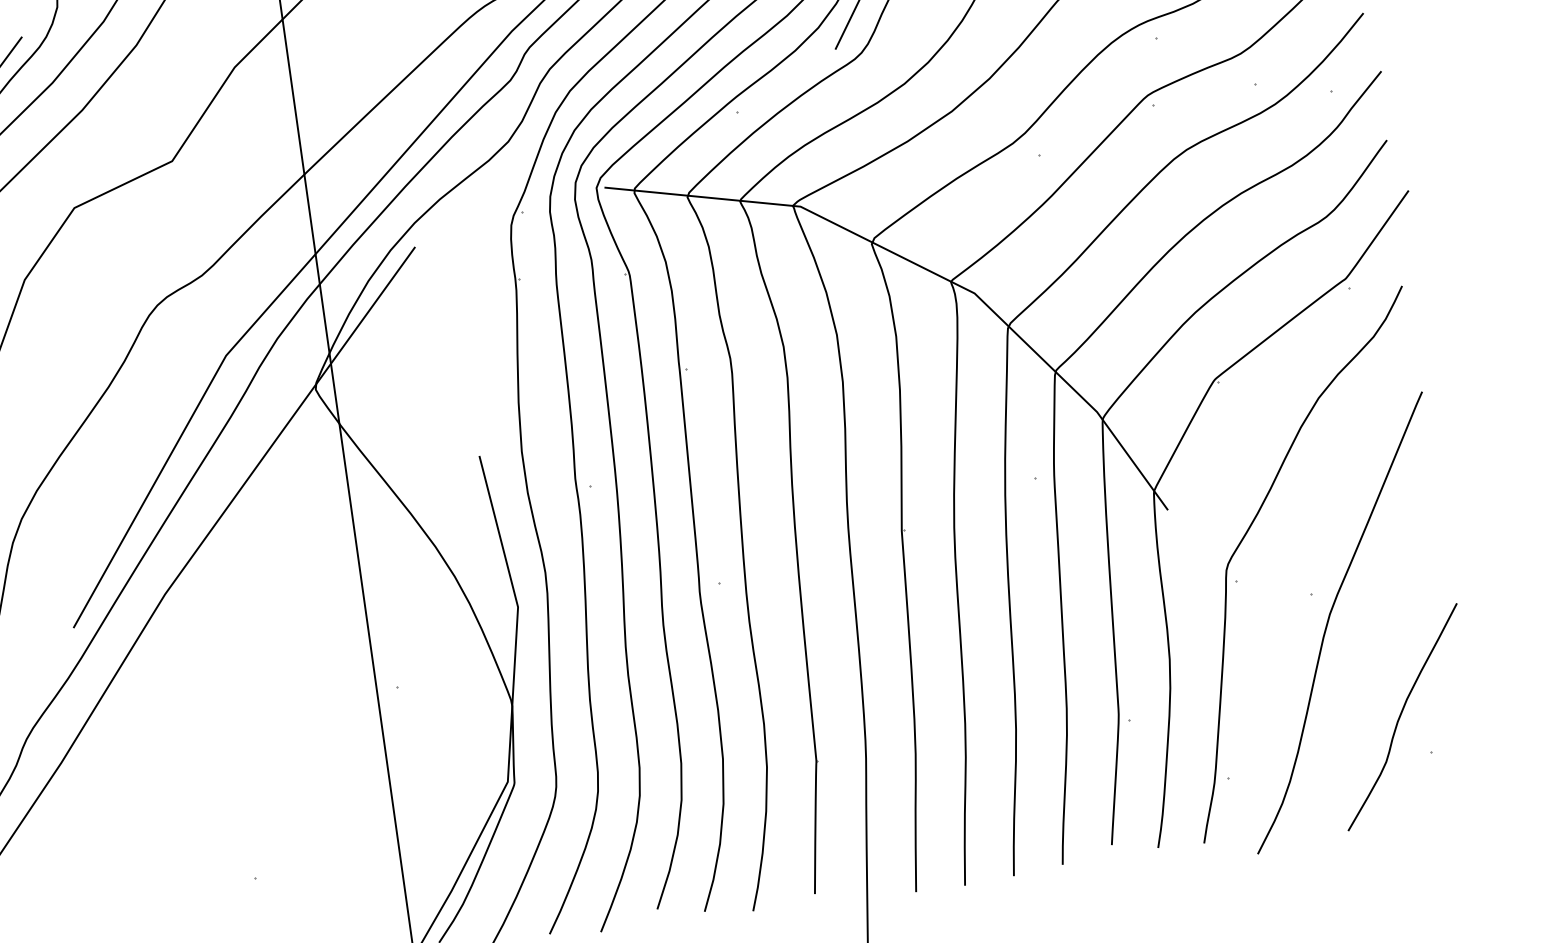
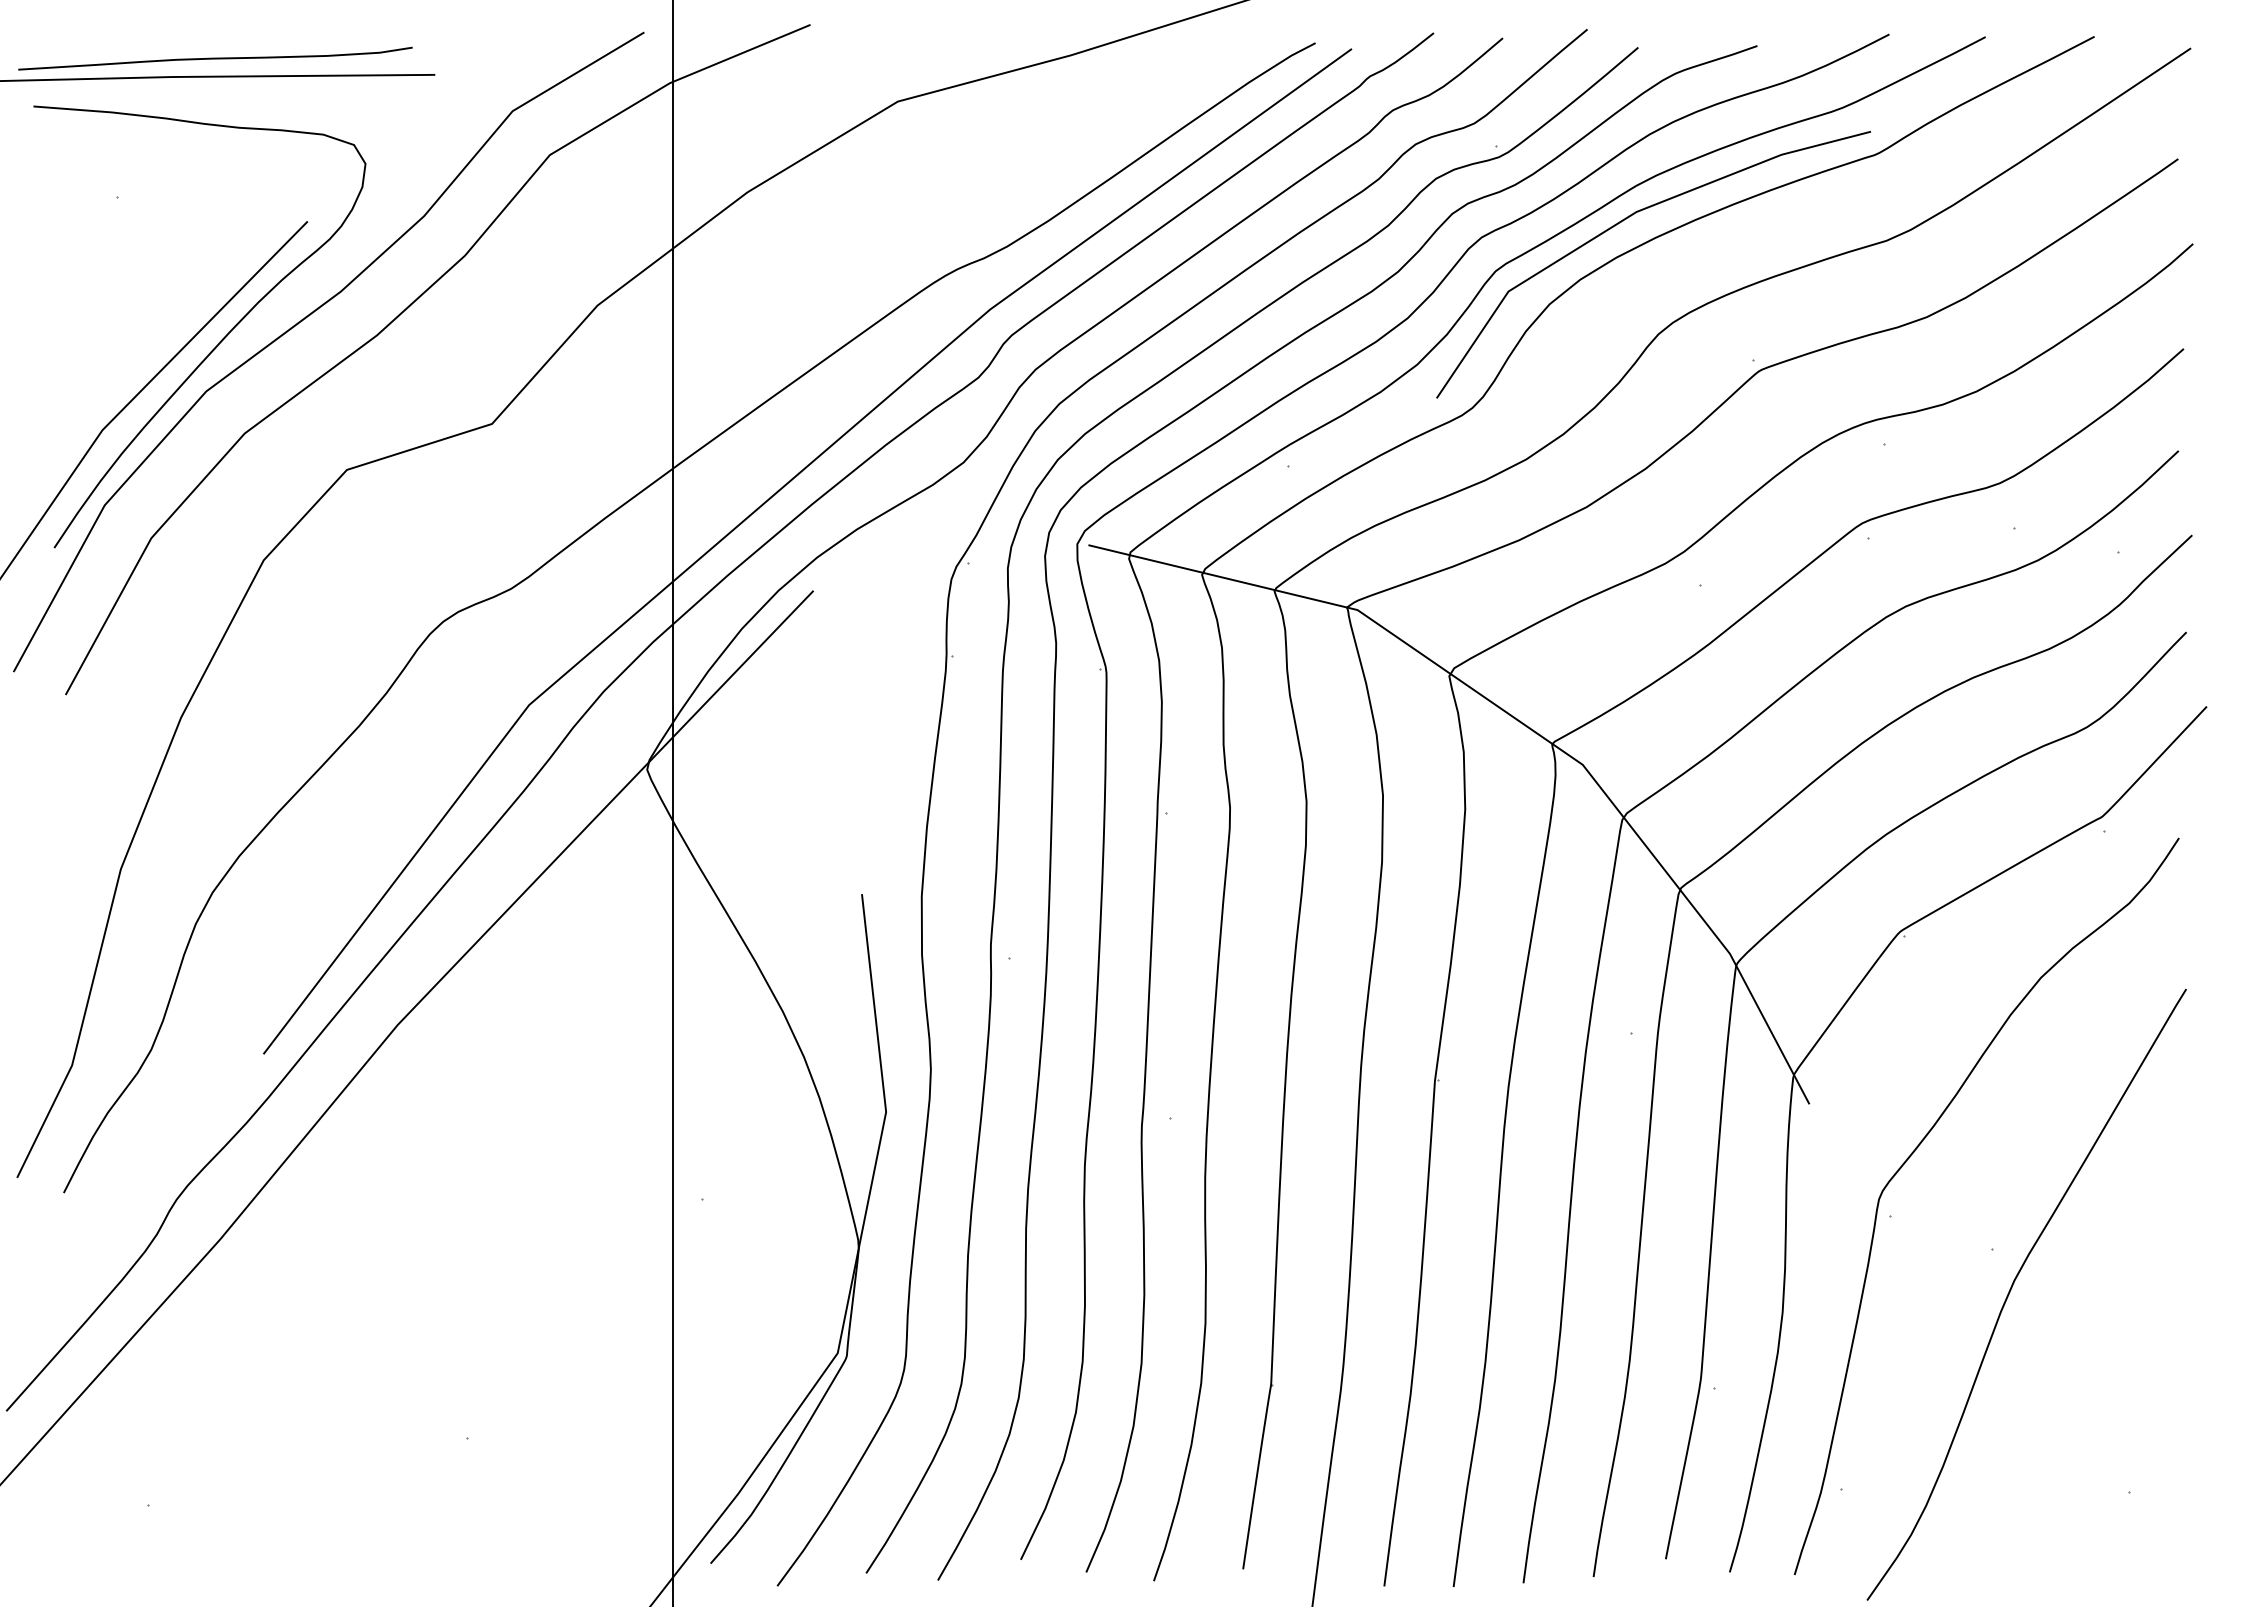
curve: (1400, 717) -> (2092, 1437), removed

